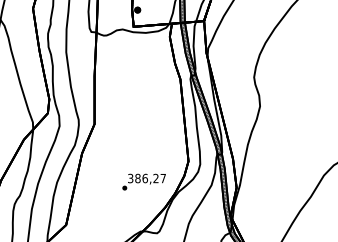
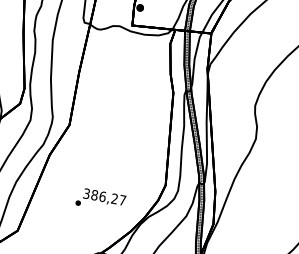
text: (143, 181) -> (100, 199), moved

